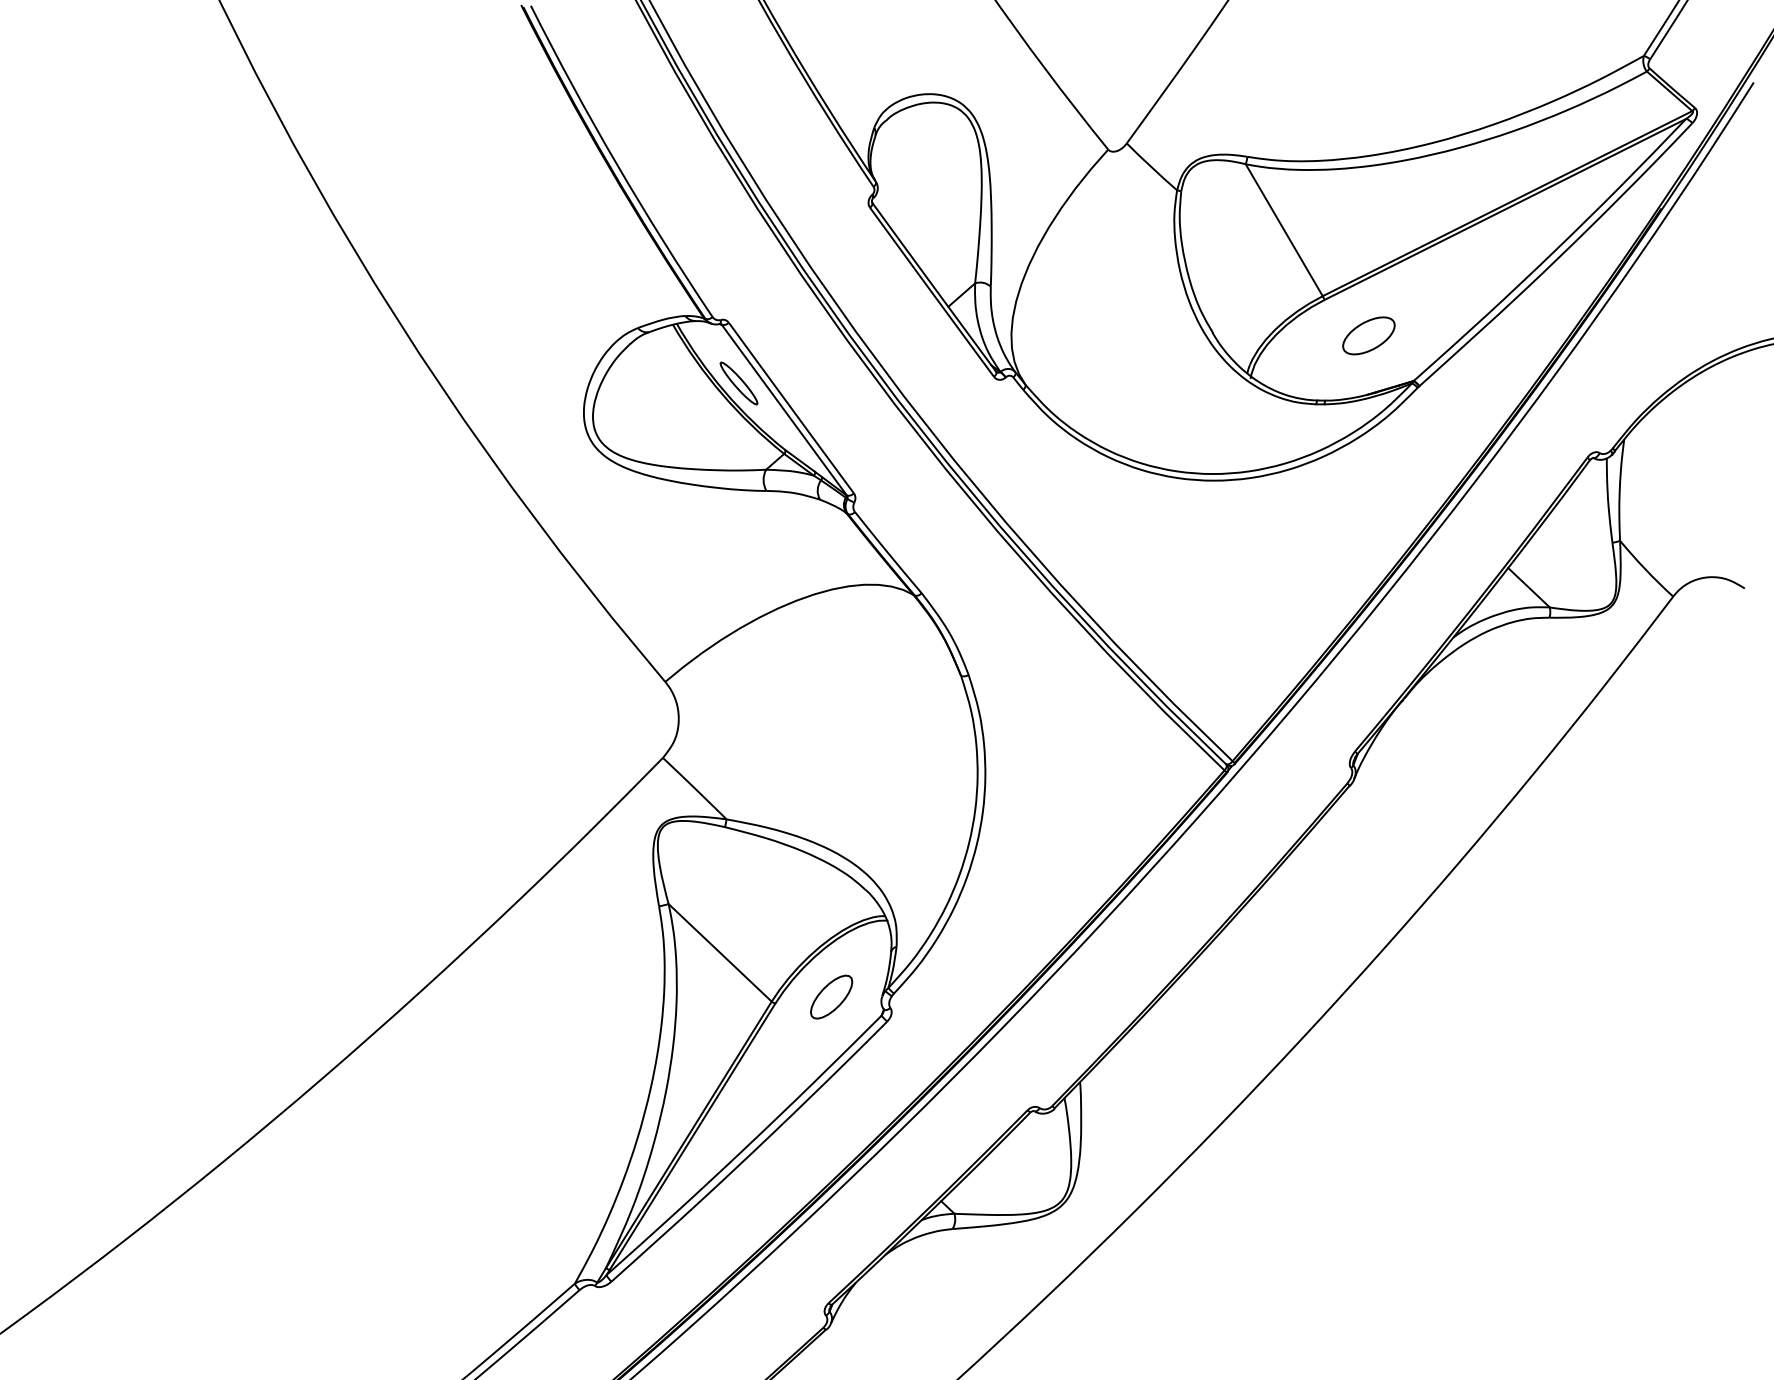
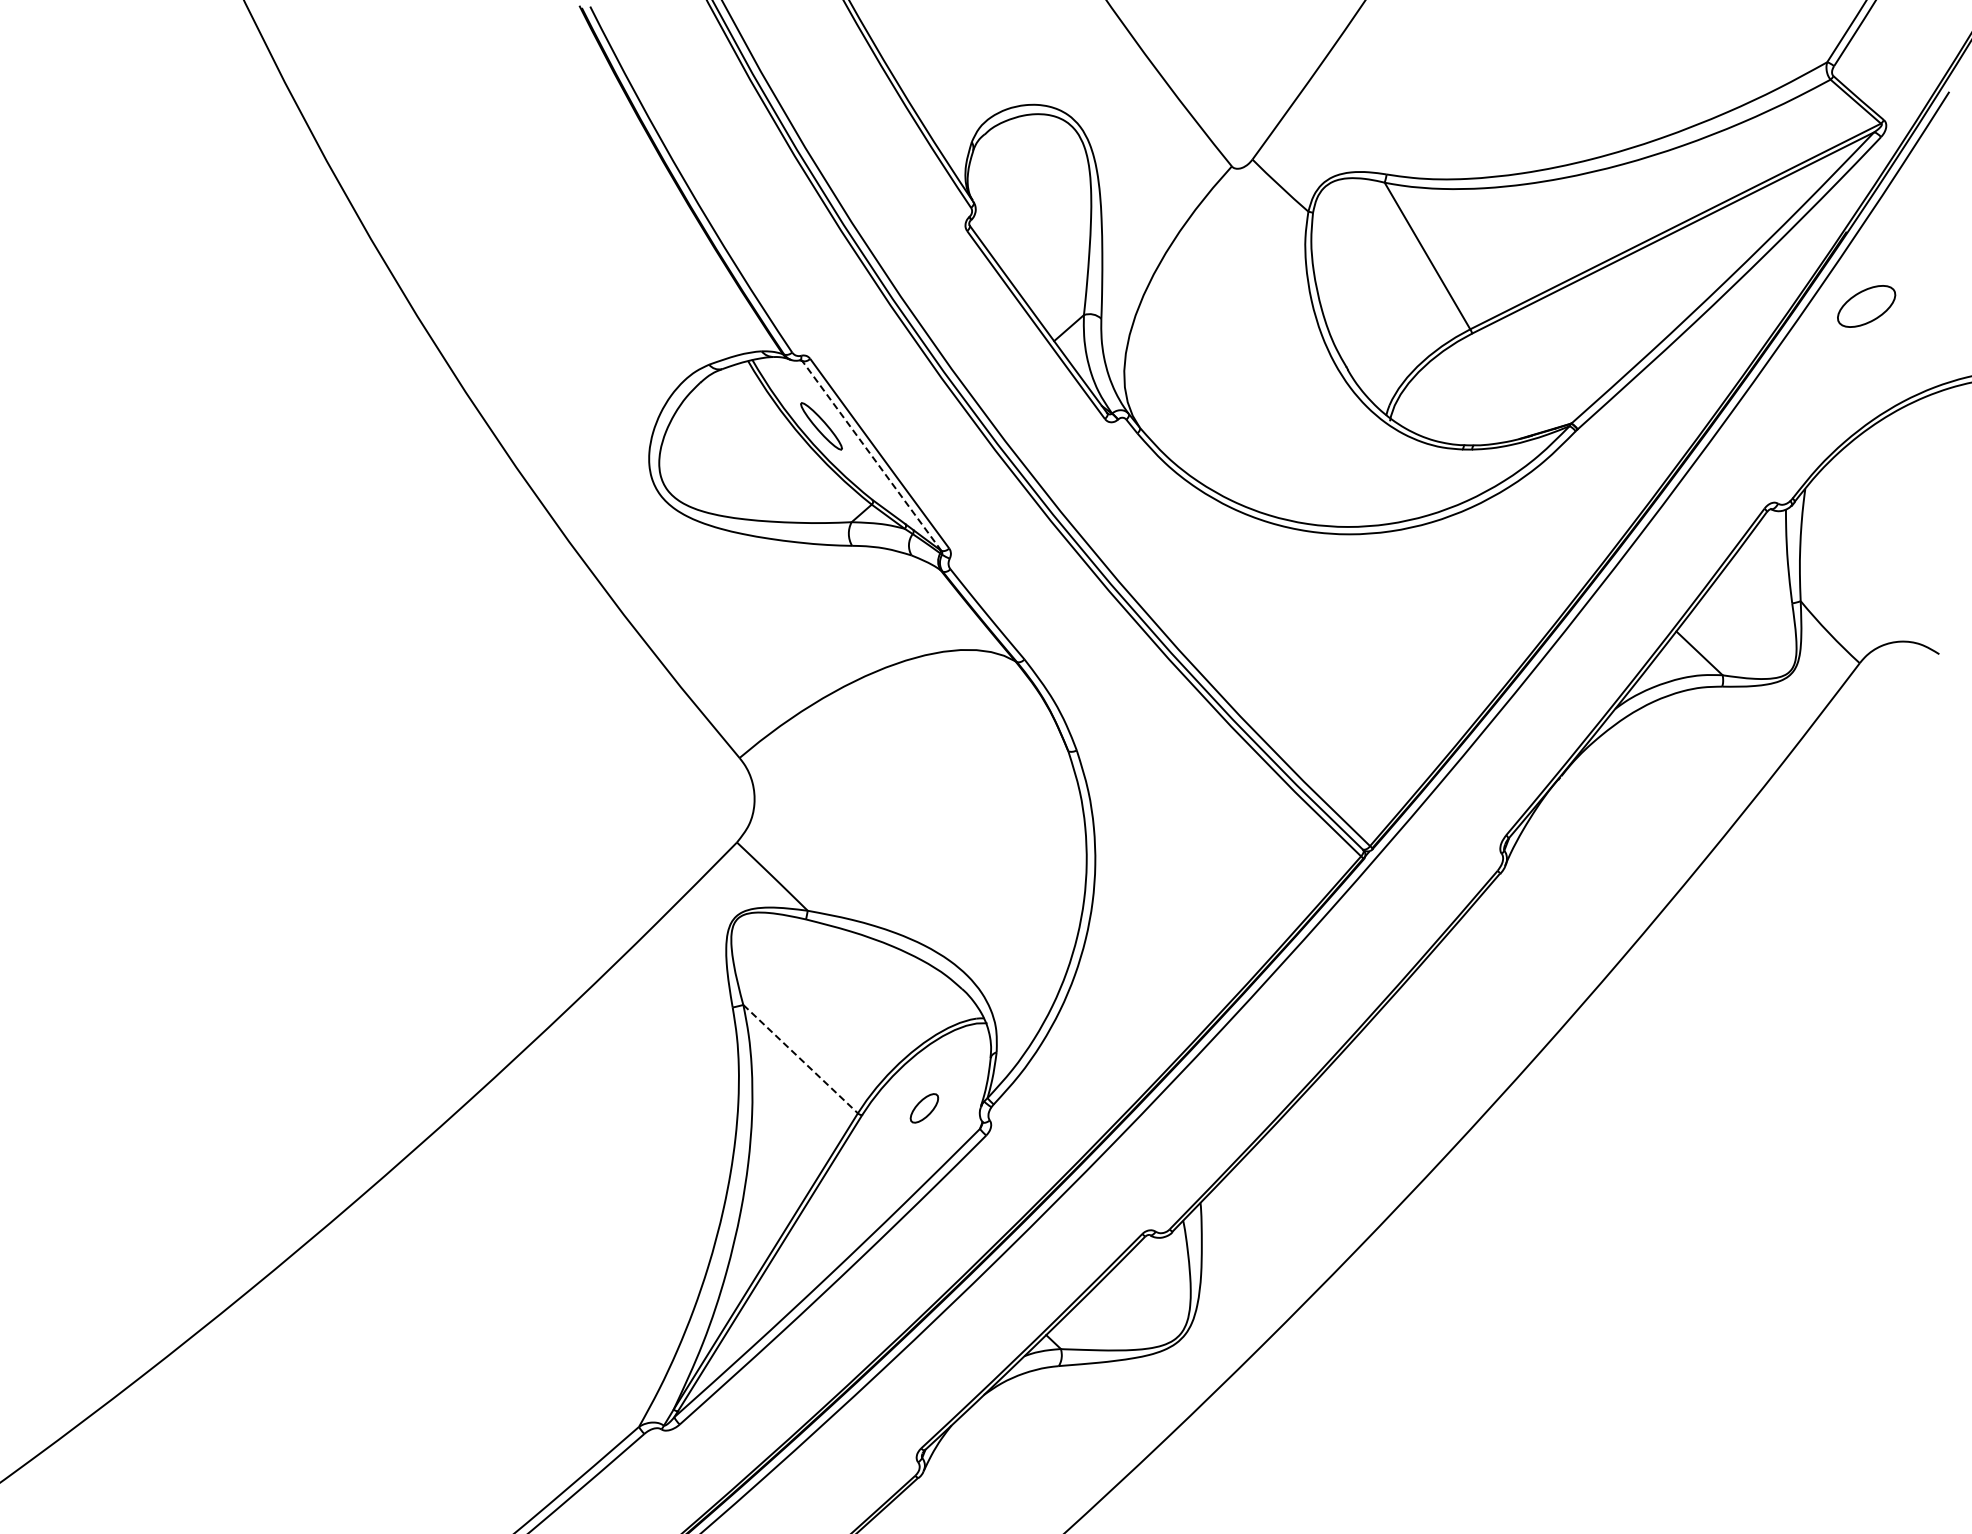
part: (1368, 335) -> (1866, 306), moved
line: (783, 410) -> (871, 456), solid -> dashed
line: (720, 953) -> (800, 1059), solid -> dashed
part: (831, 997) -> (924, 1108), size x0.6

